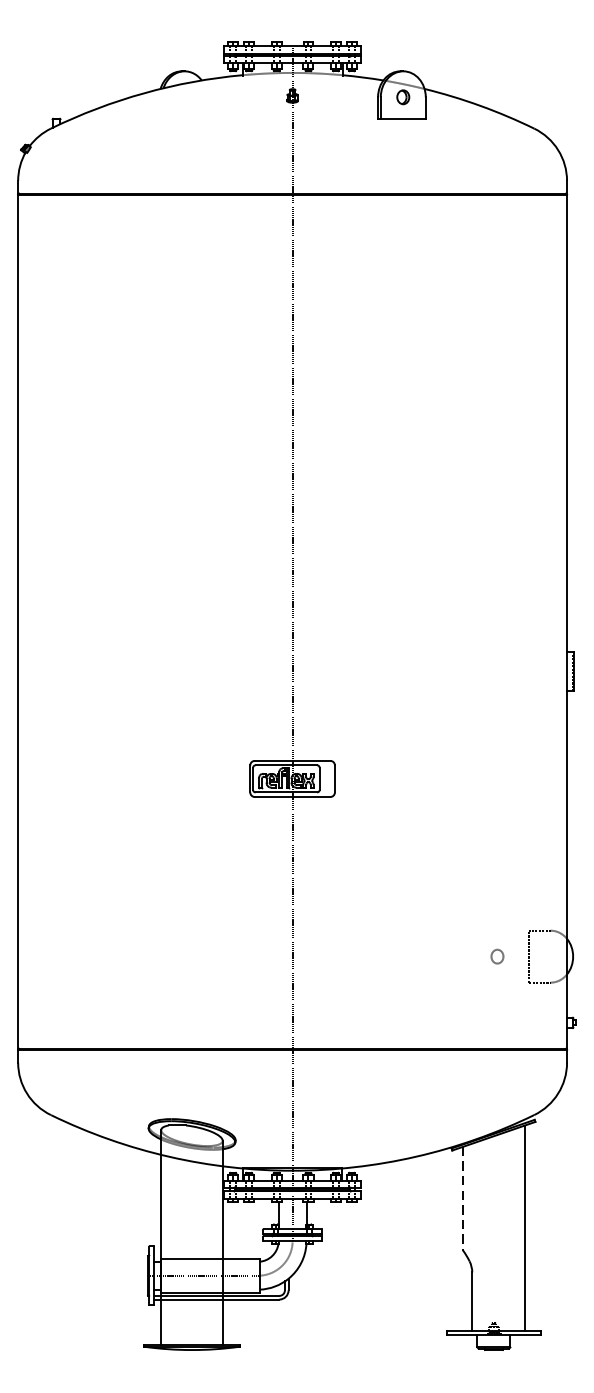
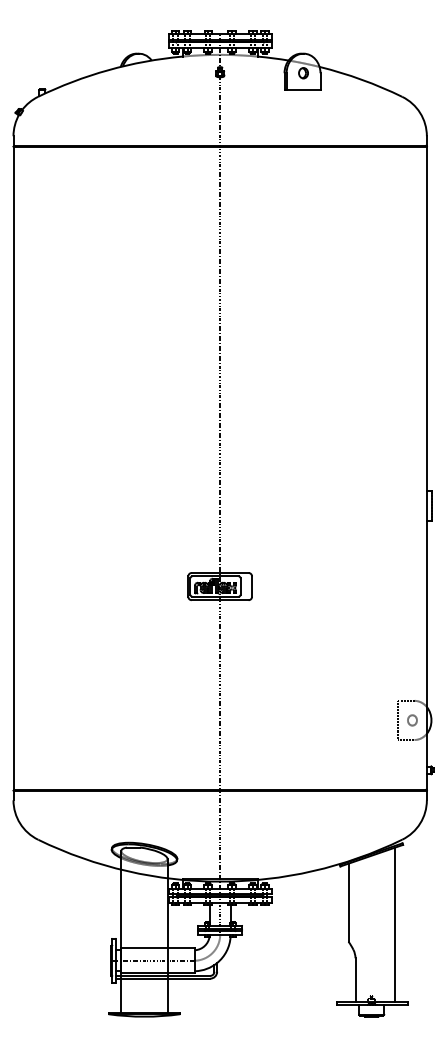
part: (497, 956) -> (412, 720), moved
line: (462, 1199) -> (348, 903), dashed -> solid

